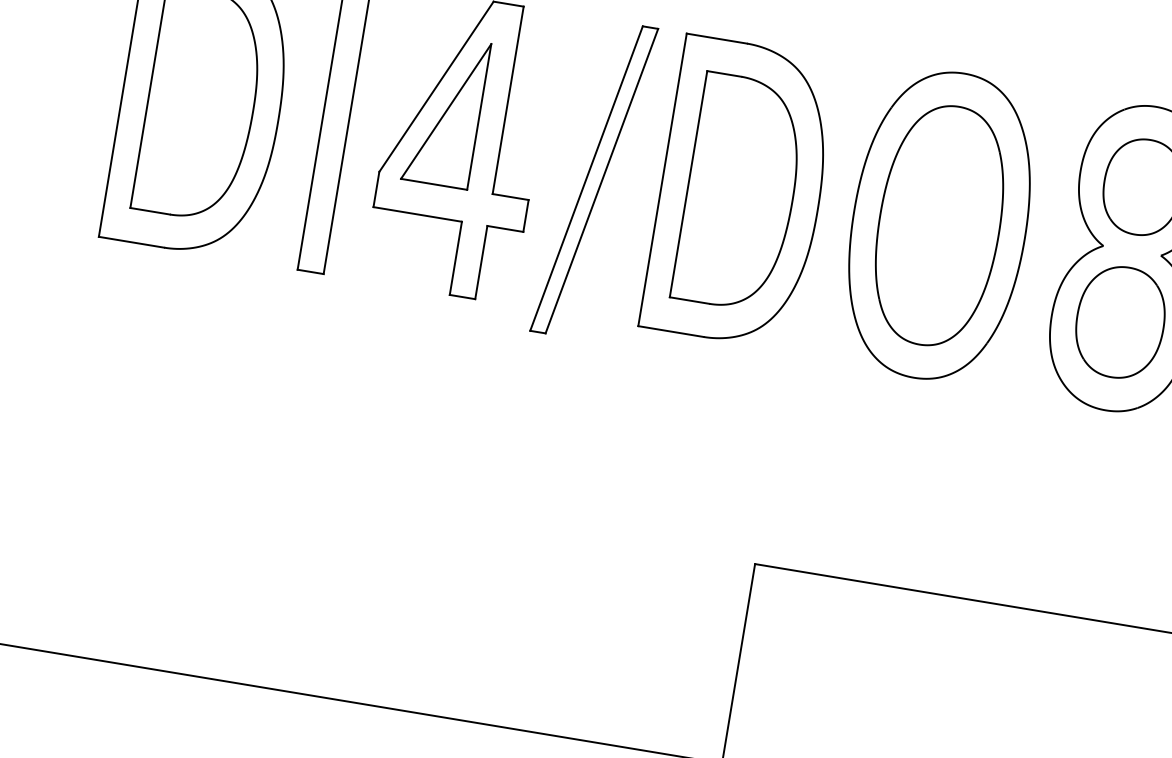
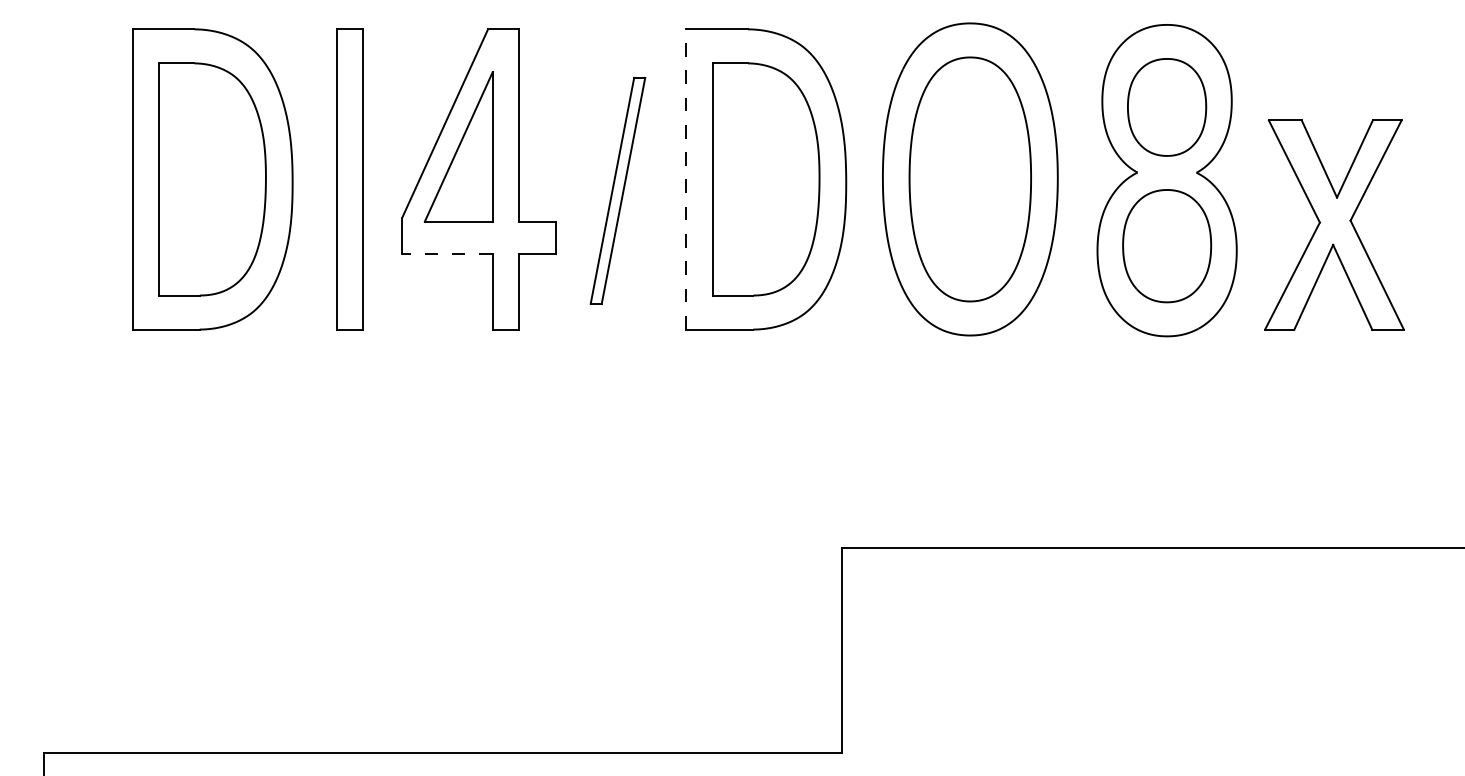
line: (662, 178) -> (686, 178), solid -> dashed
part: (593, 179) -> (617, 190), size x0.7
line: (416, 214) -> (446, 254), solid -> dashed

